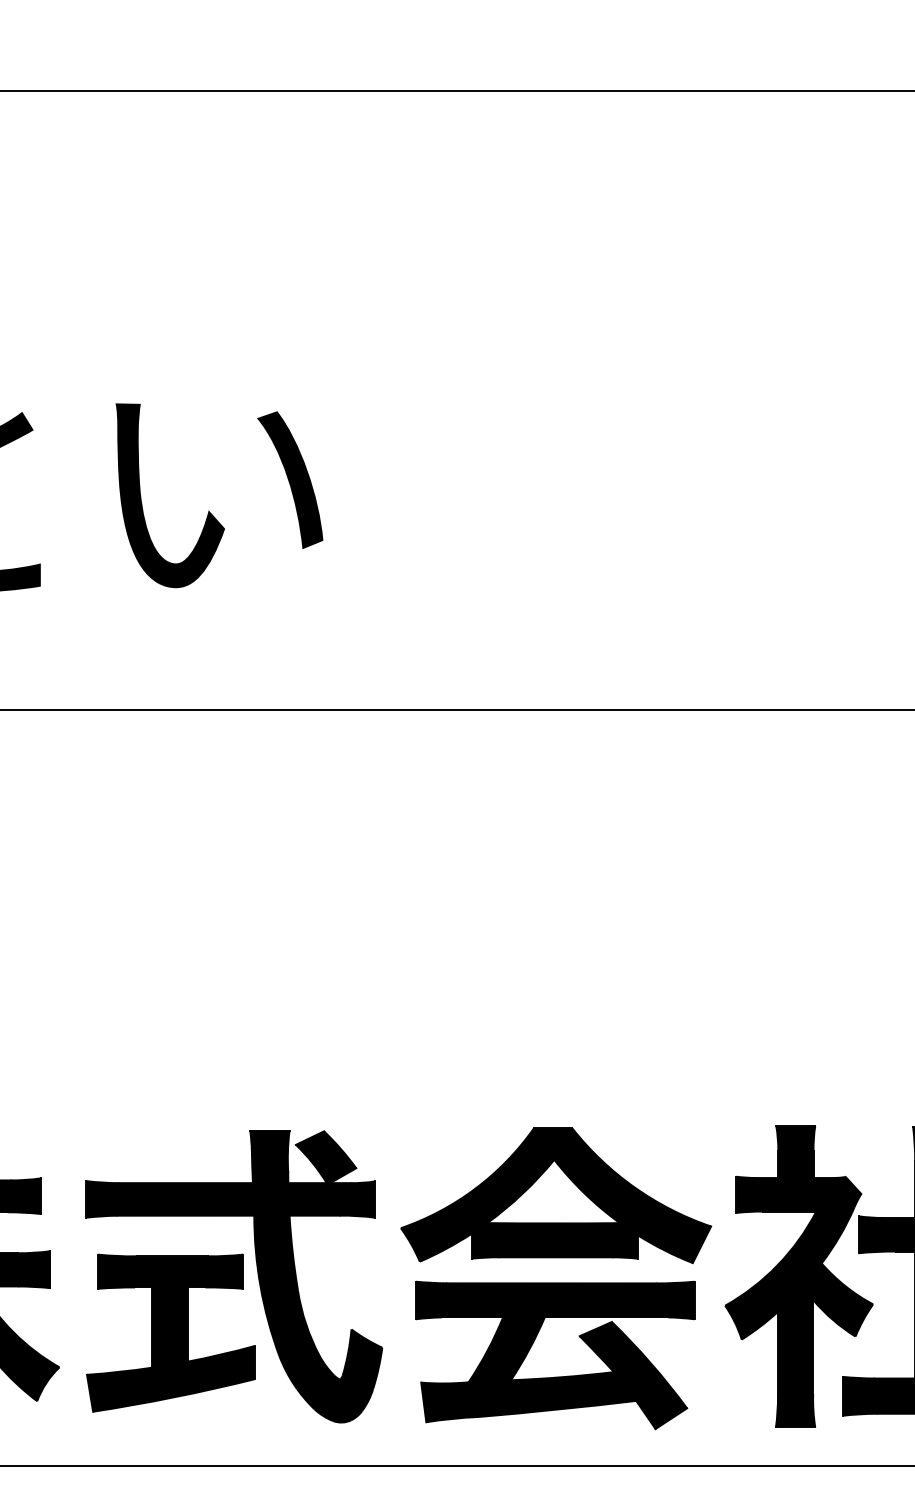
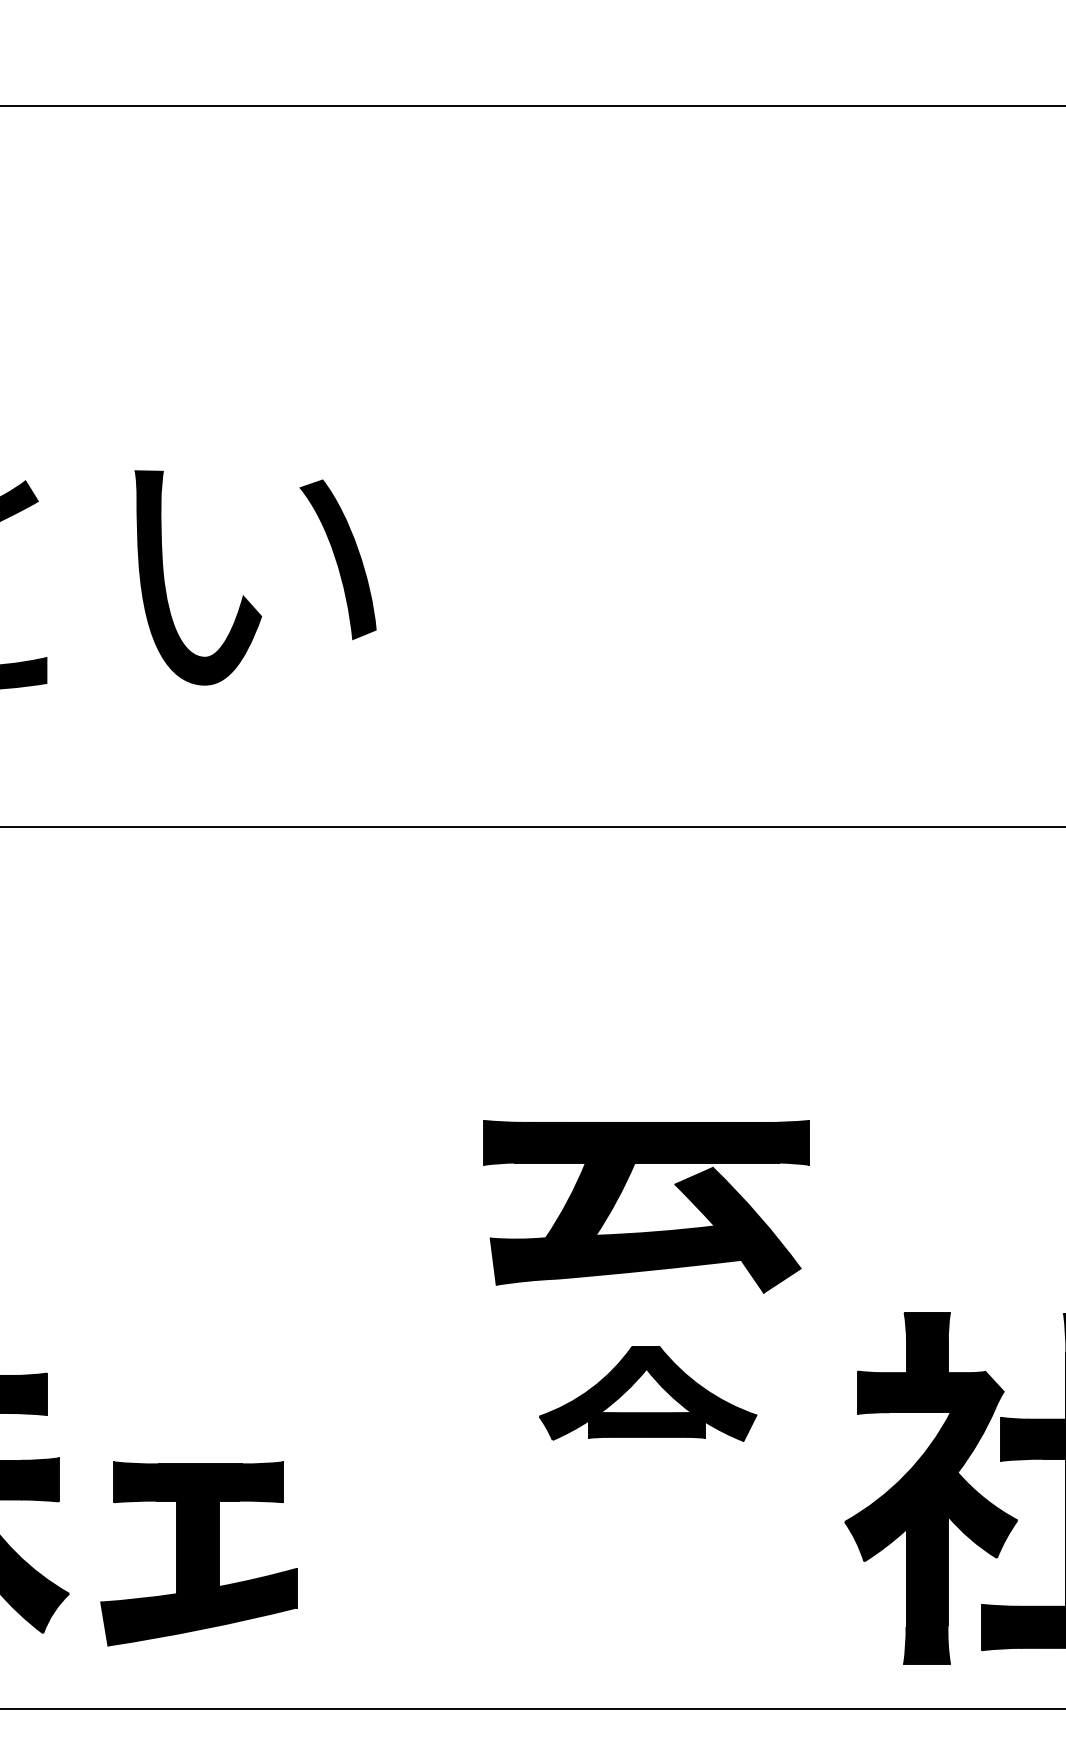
part: (555, 1195) -> (647, 1393), size x0.6
part: (257, 1271) -> (299, 1482), removed
part: (556, 1376) -> (648, 1231), moved

